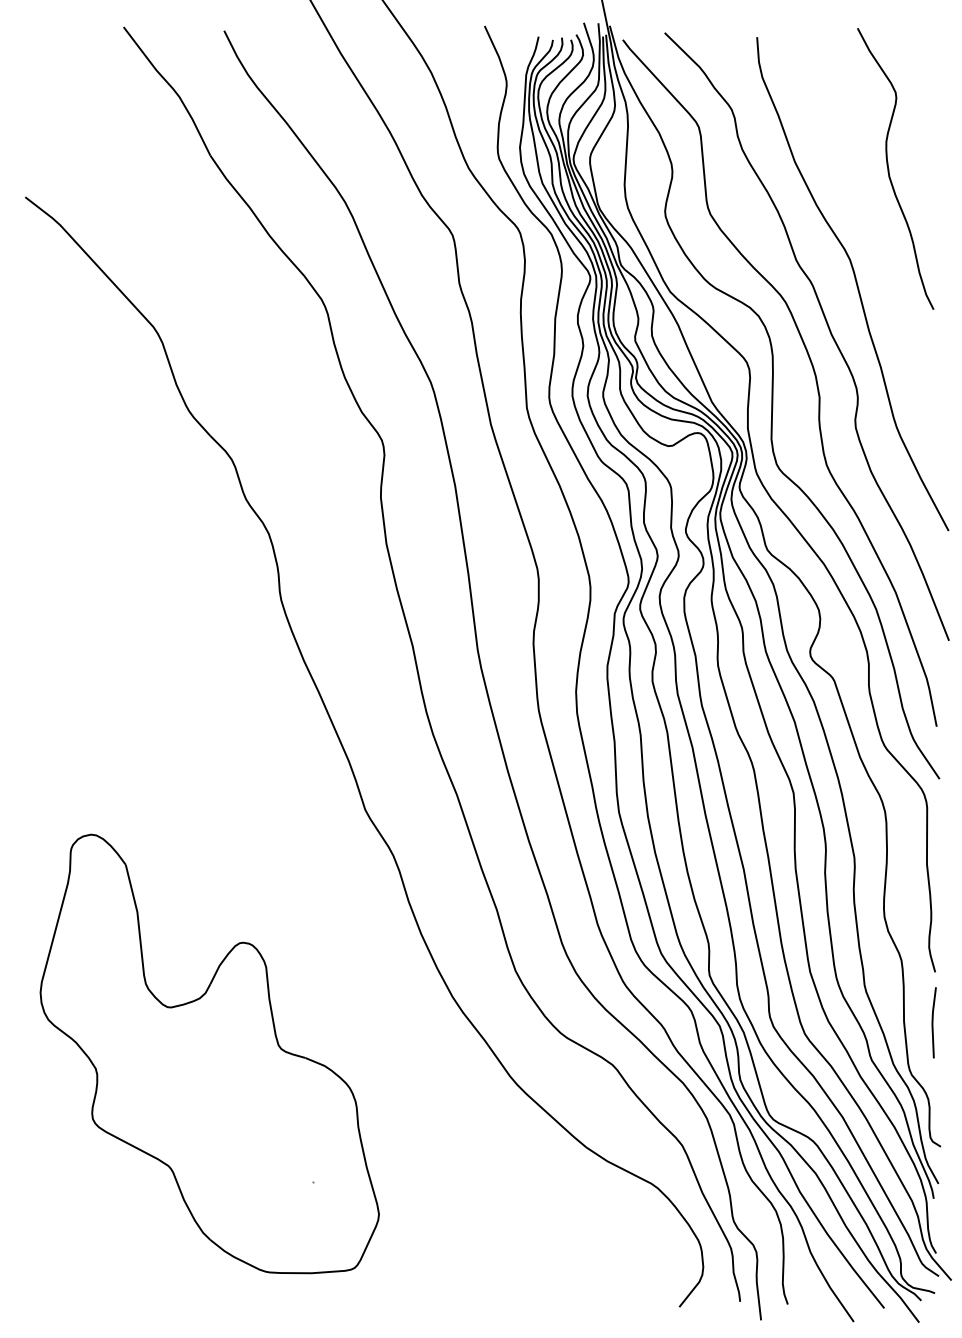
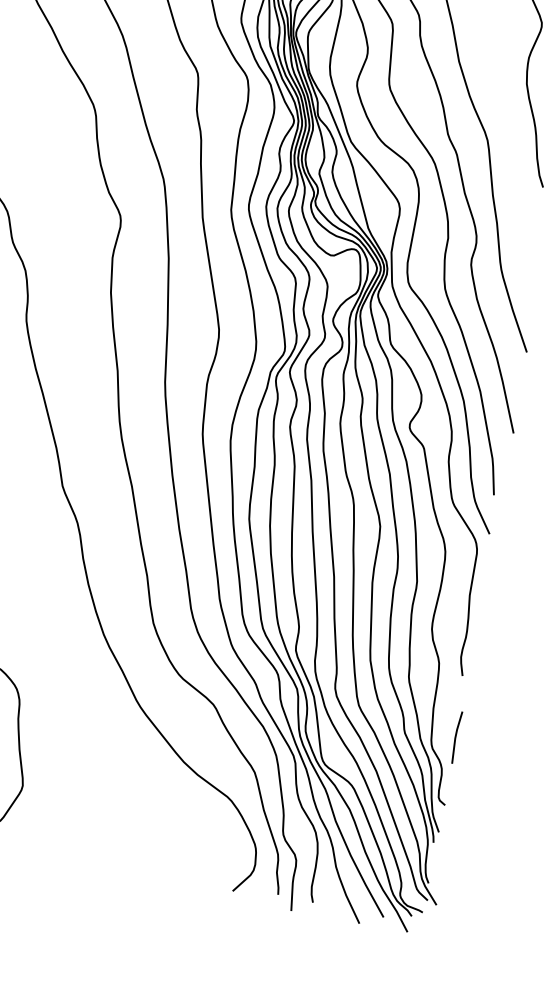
line: (933, 1022) -> (456, 737), moved

